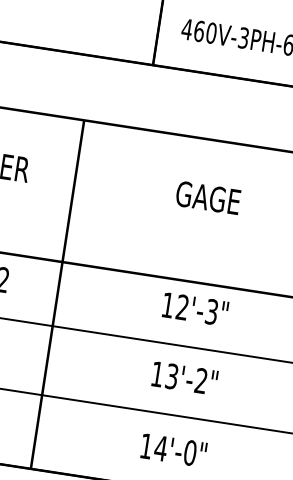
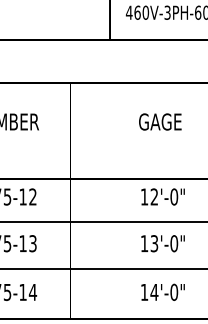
text: (212, 311) -> (174, 196), 12'-3" -> 12'-0"
text: (201, 380) -> (174, 243), 13'-2" -> 13'-0"

